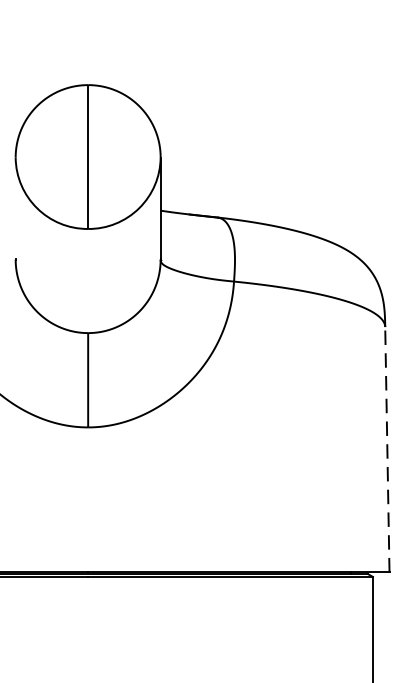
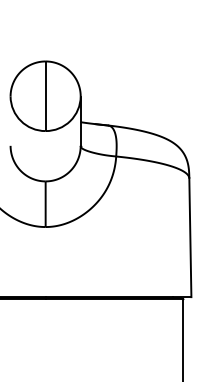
line: (387, 449) -> (190, 237), dashed -> solid

